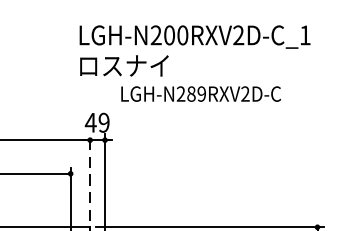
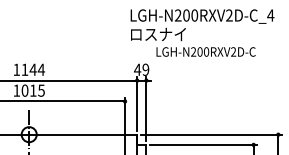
text: (304, 35) -> (270, 15), LGH-N200RXV2D-C_1 -> LGH-N200RXV2D-C_4
text: (195, 93) -> (202, 51), LGH-N289RXV2D-C -> LGH-N200RXV2D-C
line: (90, 177) -> (137, 103), dashed -> solid

